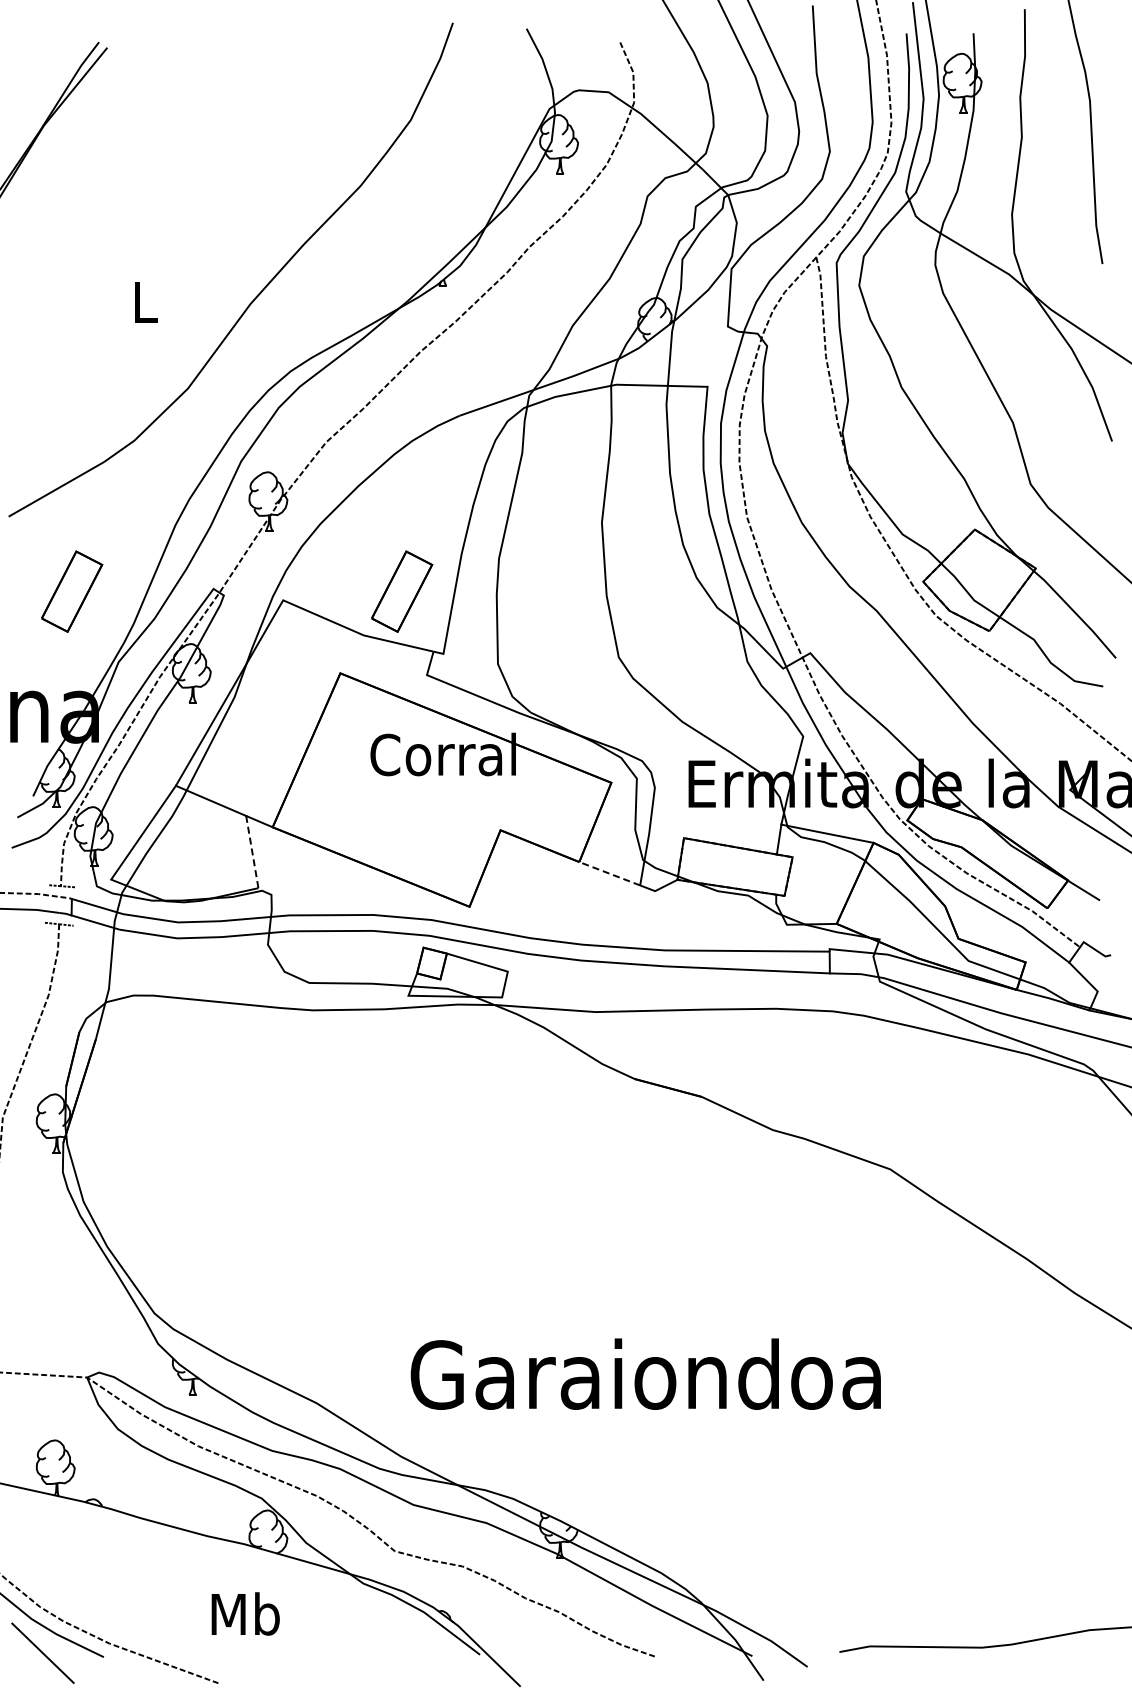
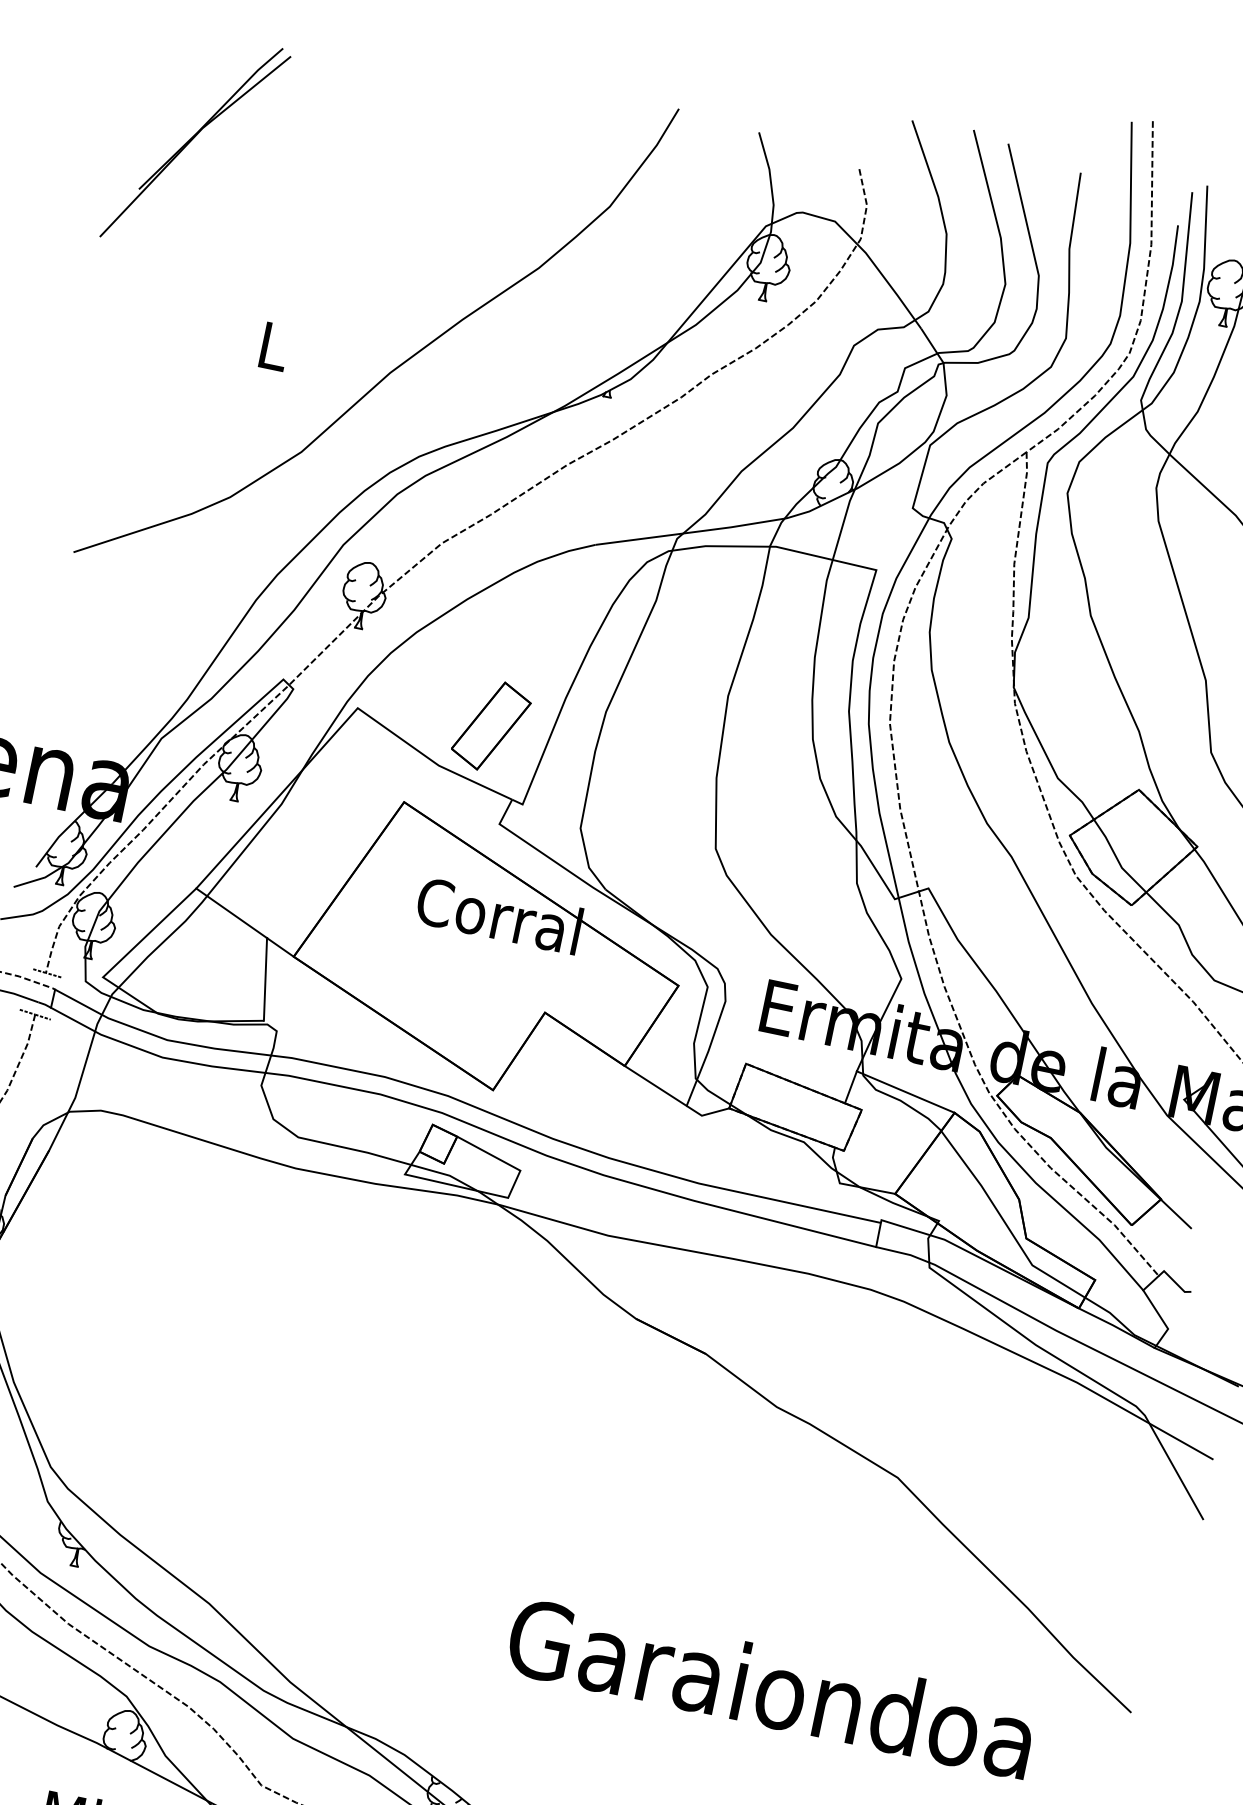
part: (72, 591) -> (126, 649), removed
line: (252, 852) -> (265, 979), dashed -> solid
line: (609, 873) -> (655, 1085), dashed -> solid
text: (645, 1373) -> (771, 1686), moved

